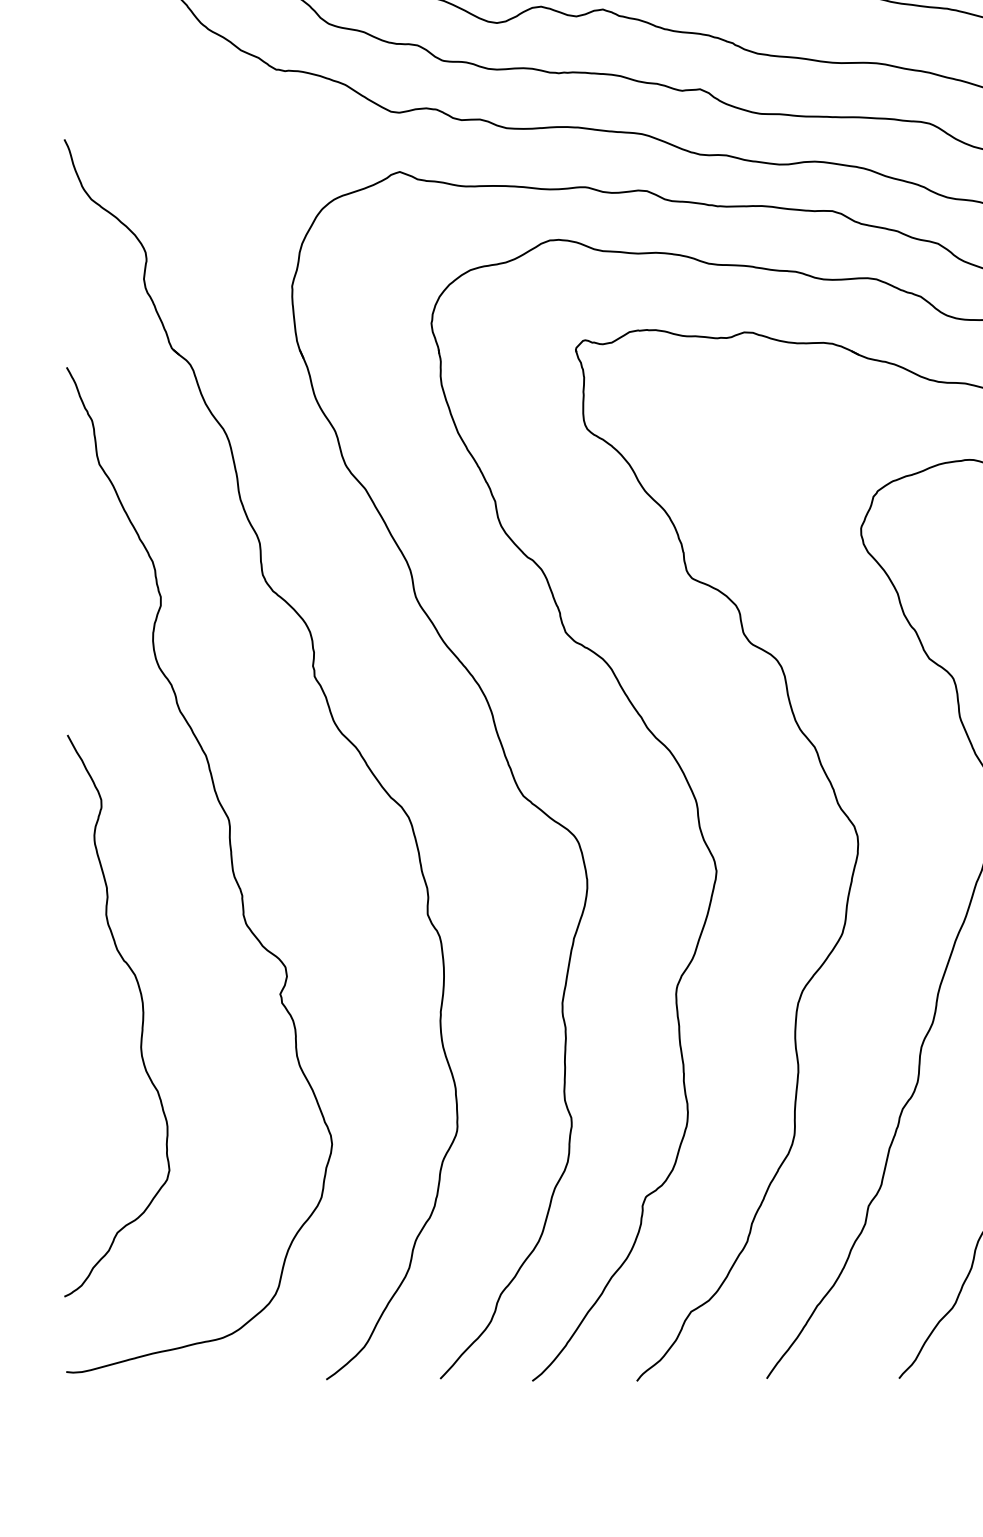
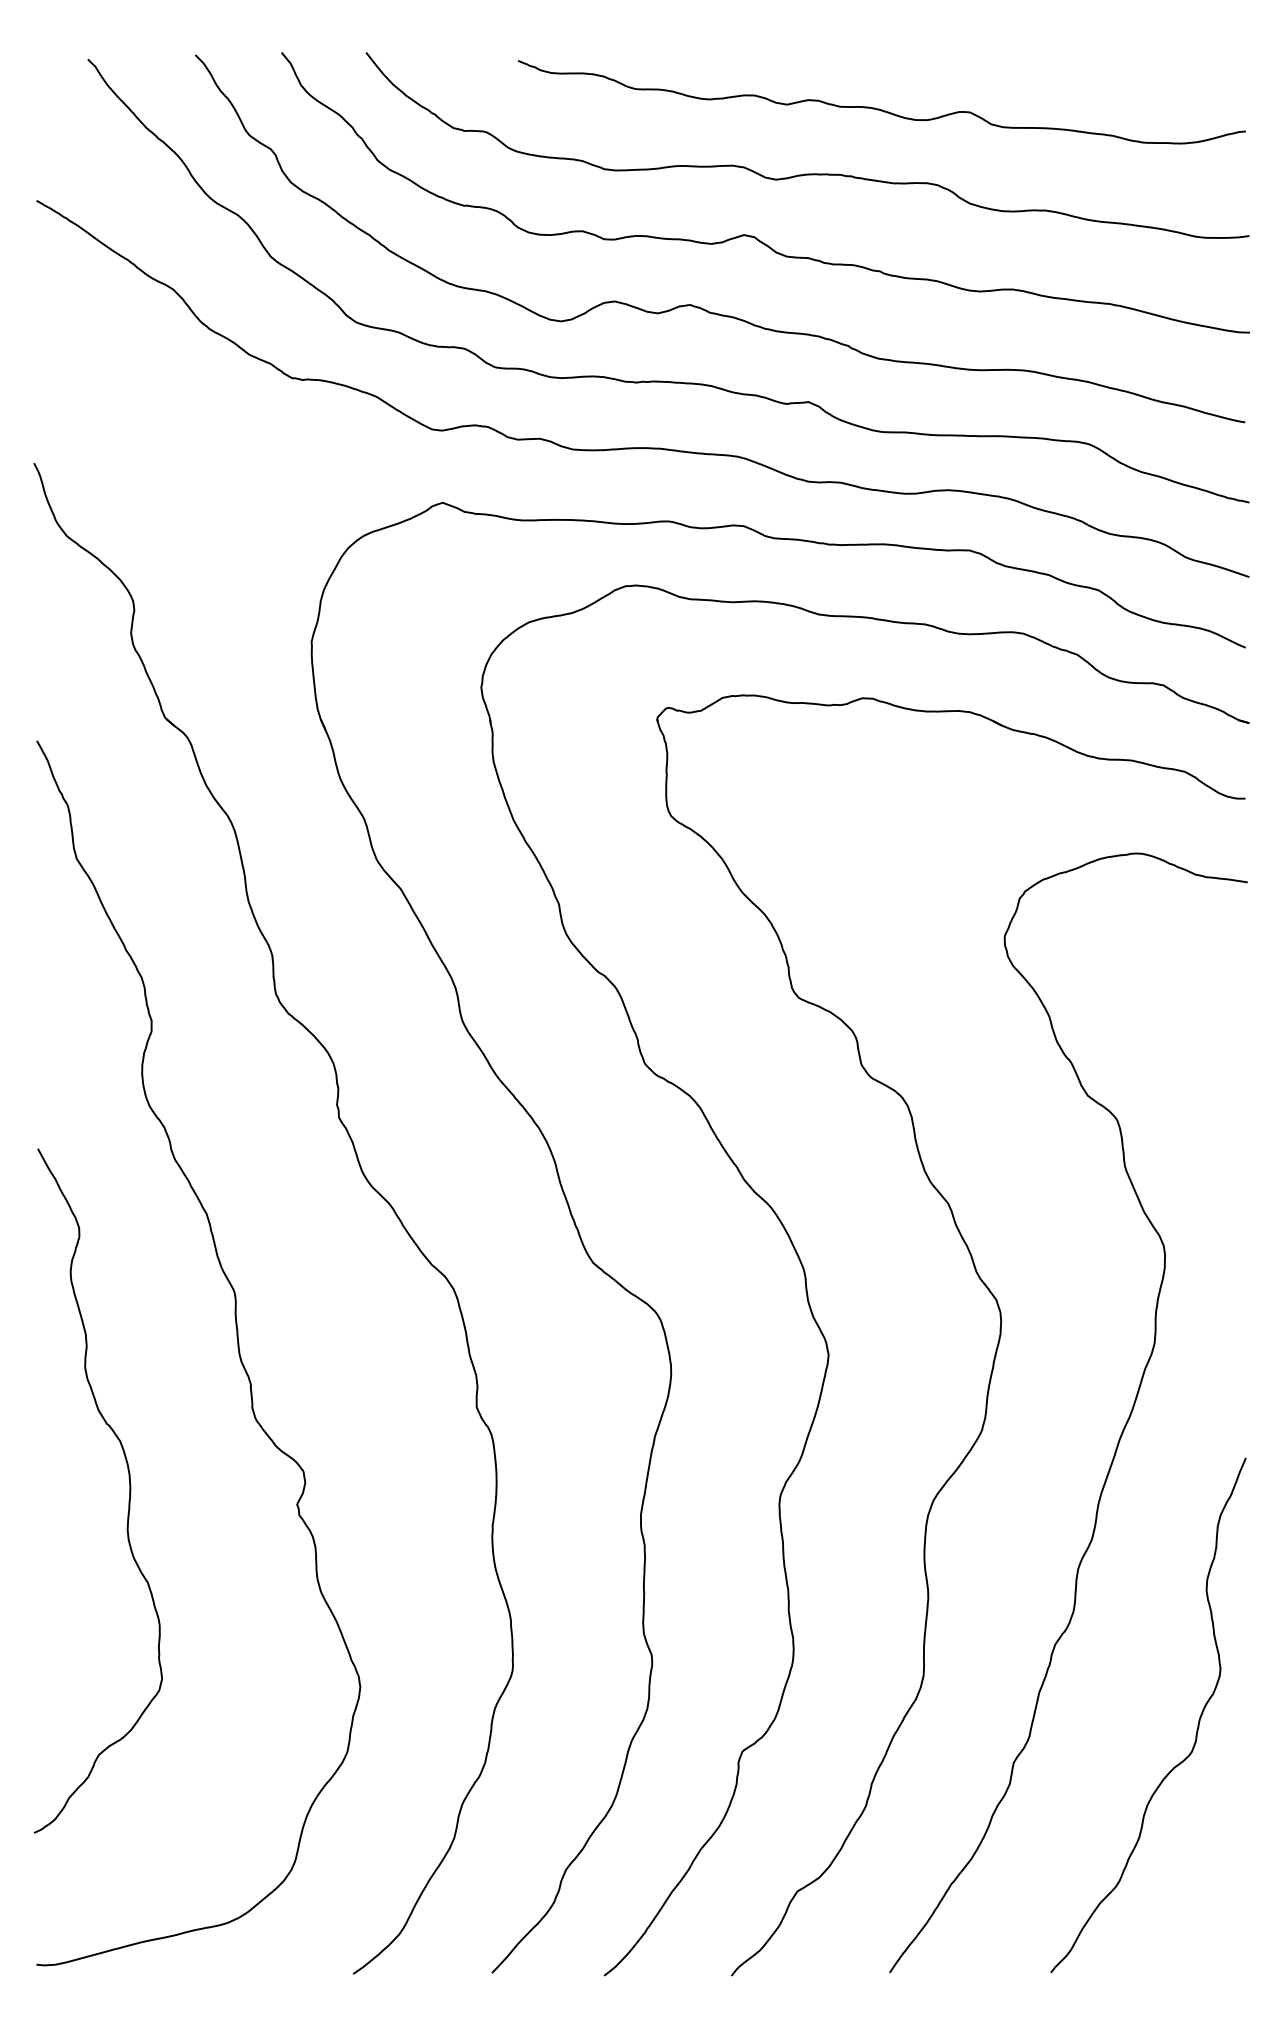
curve: (142, 1015) -> (129, 1490), moved

